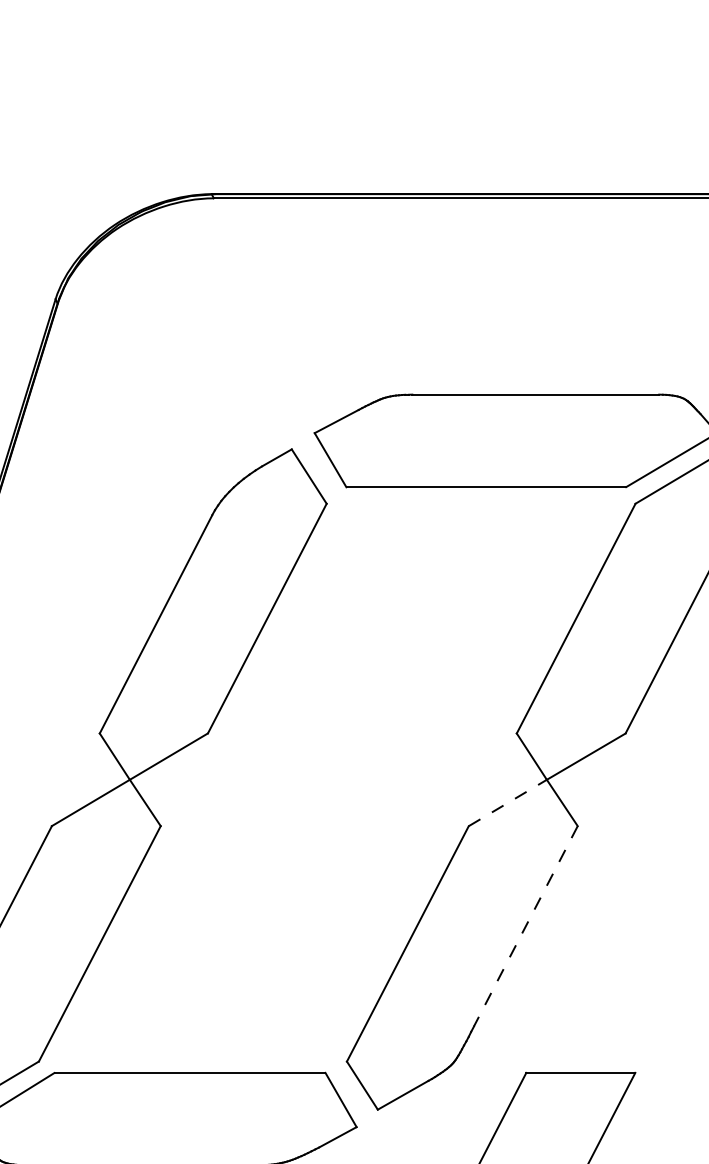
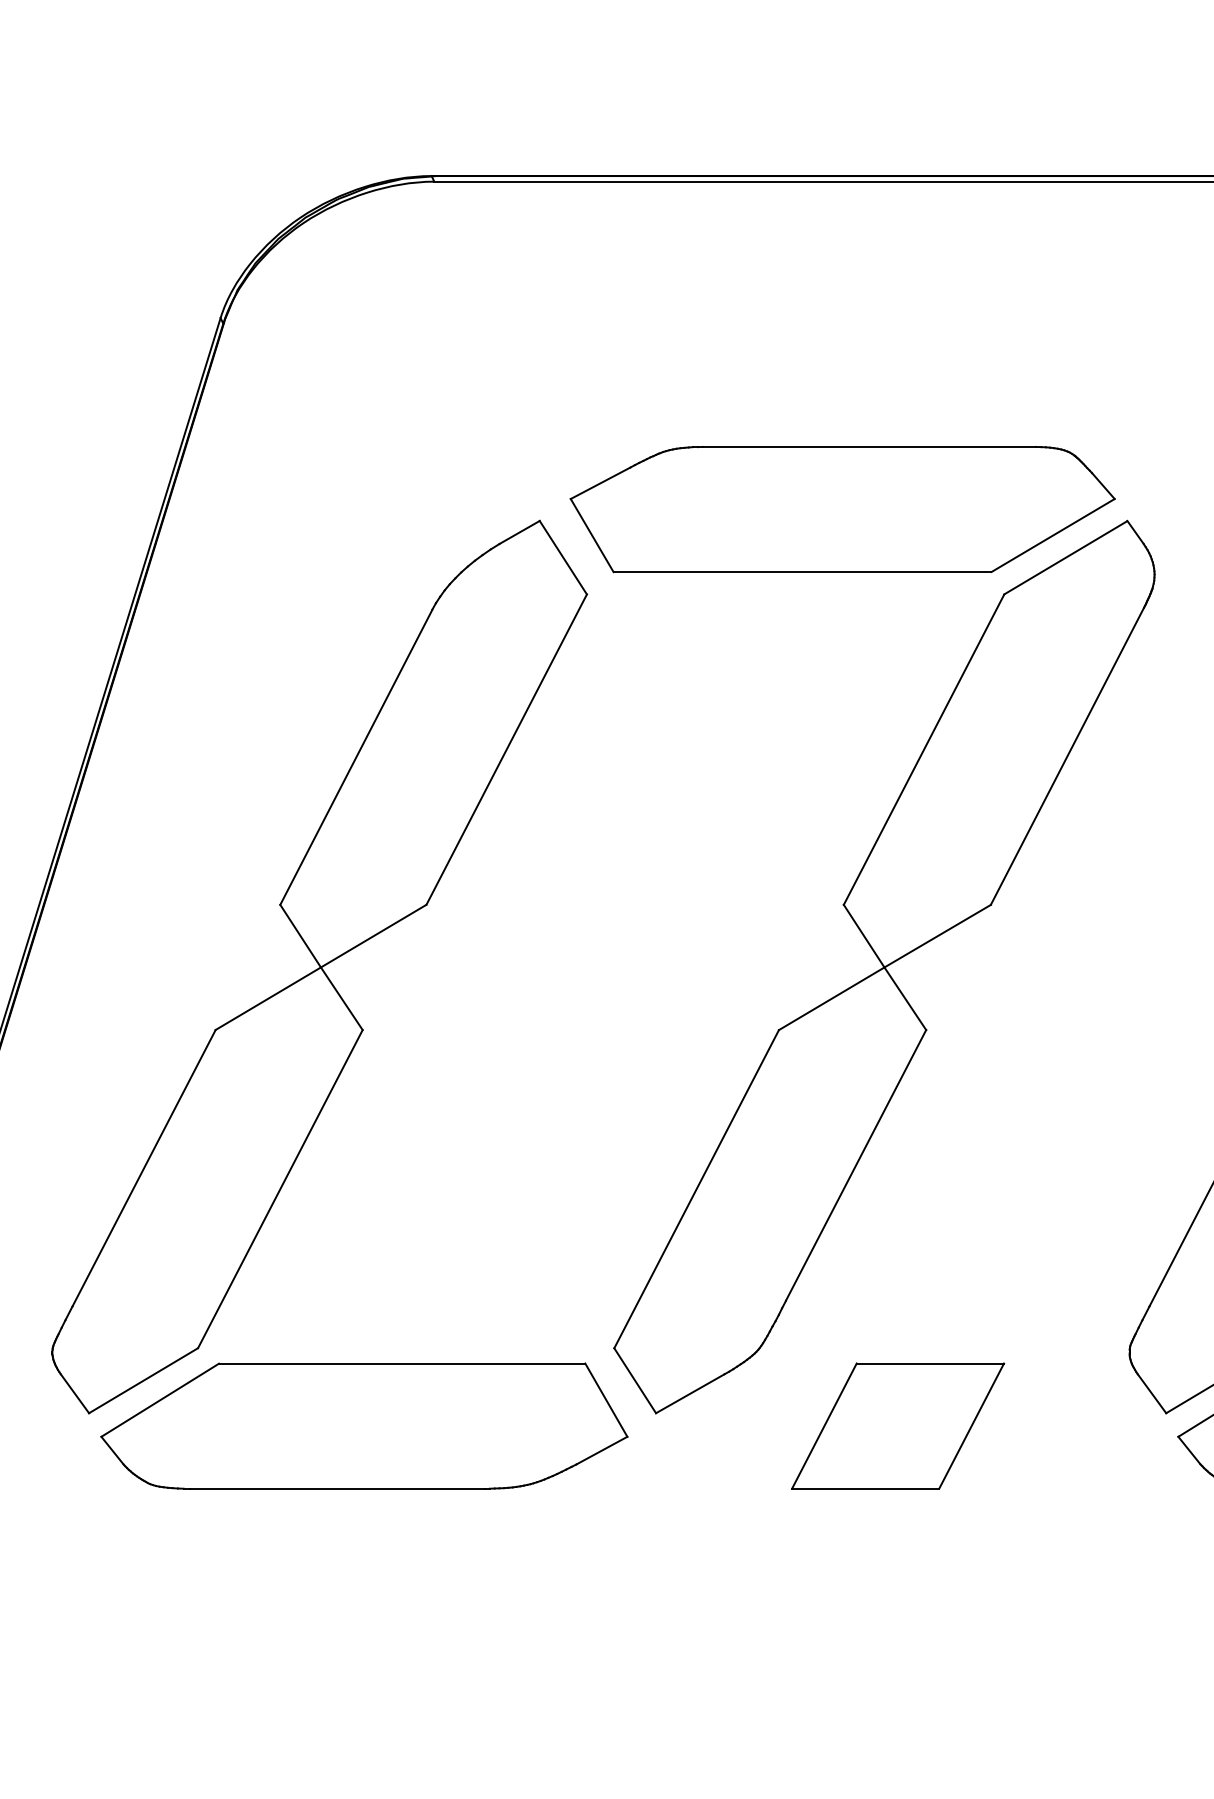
line: (508, 802) -> (832, 998), dashed -> solid
line: (525, 926) -> (855, 1165), dashed -> solid

